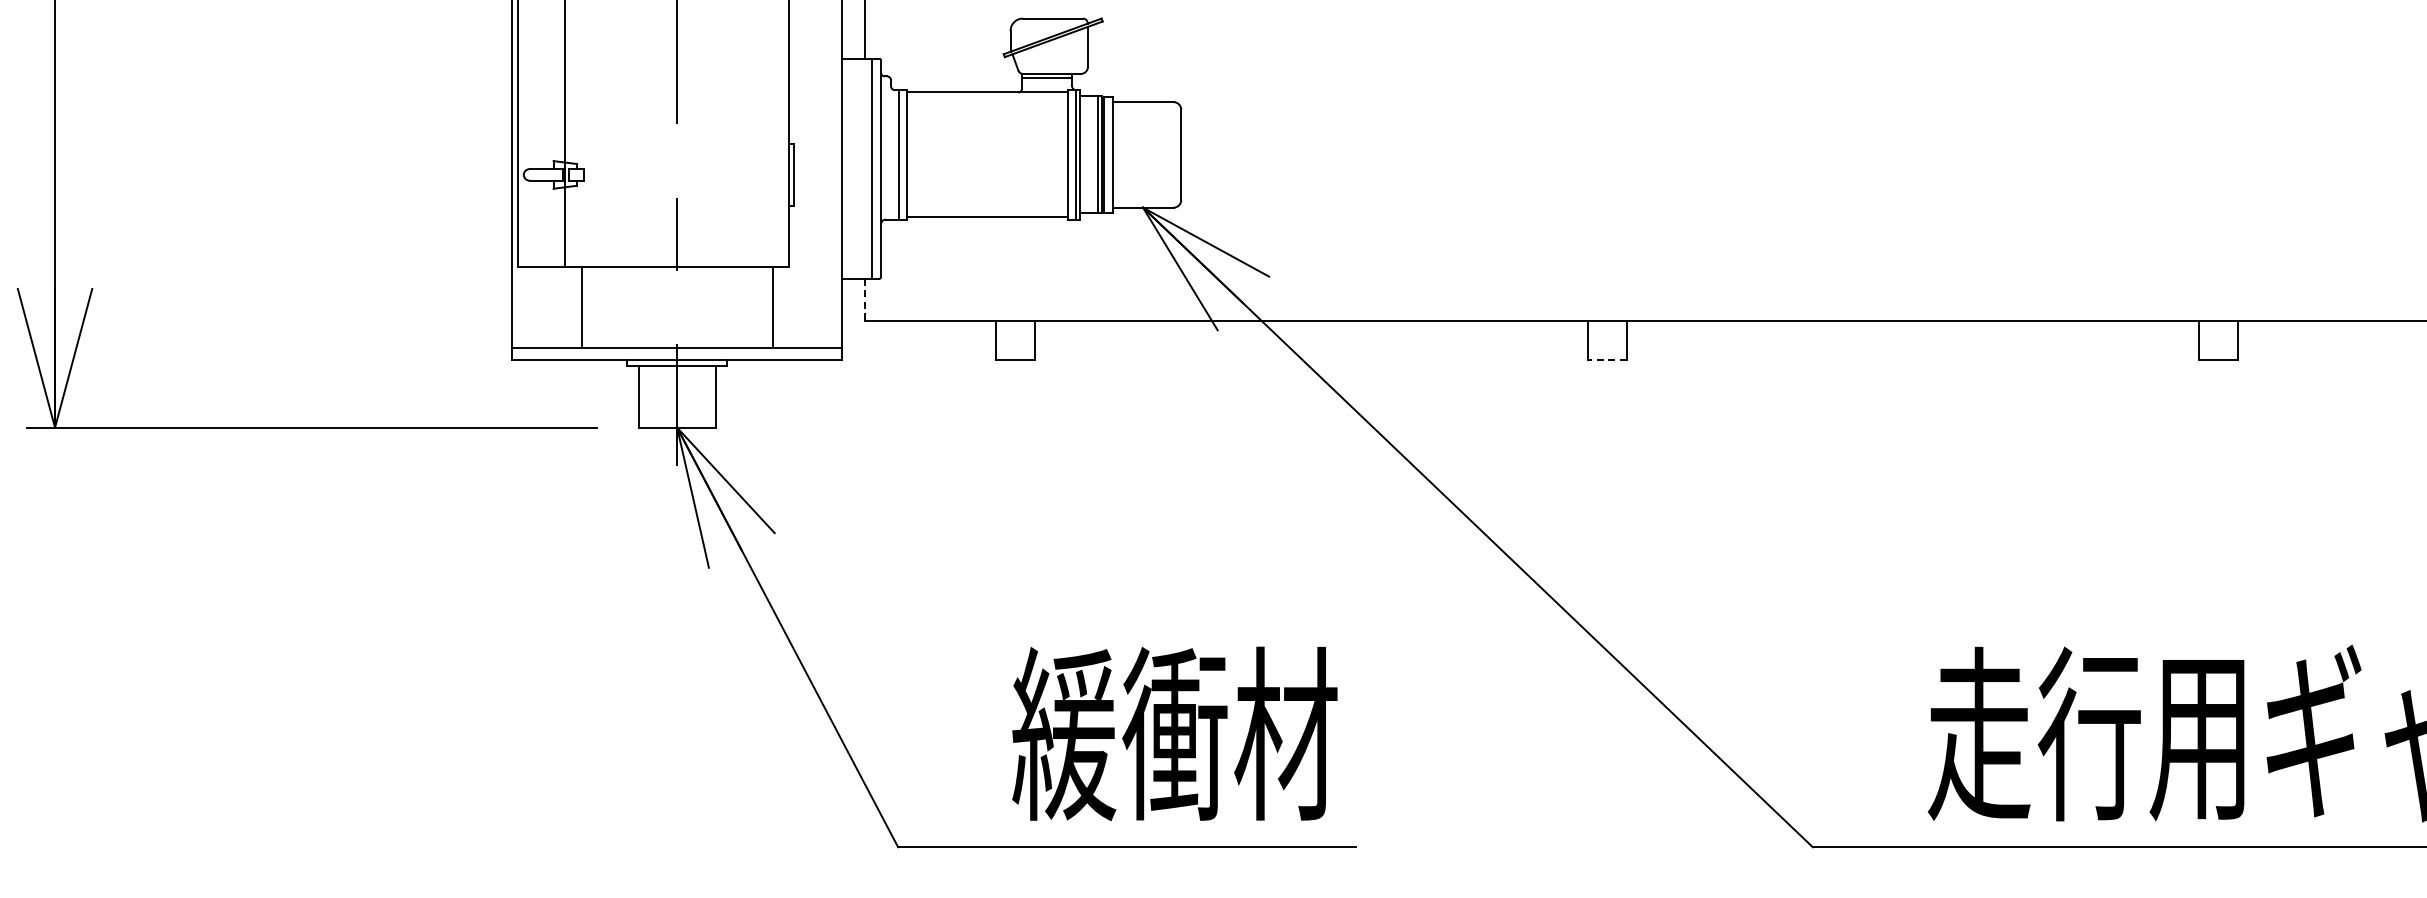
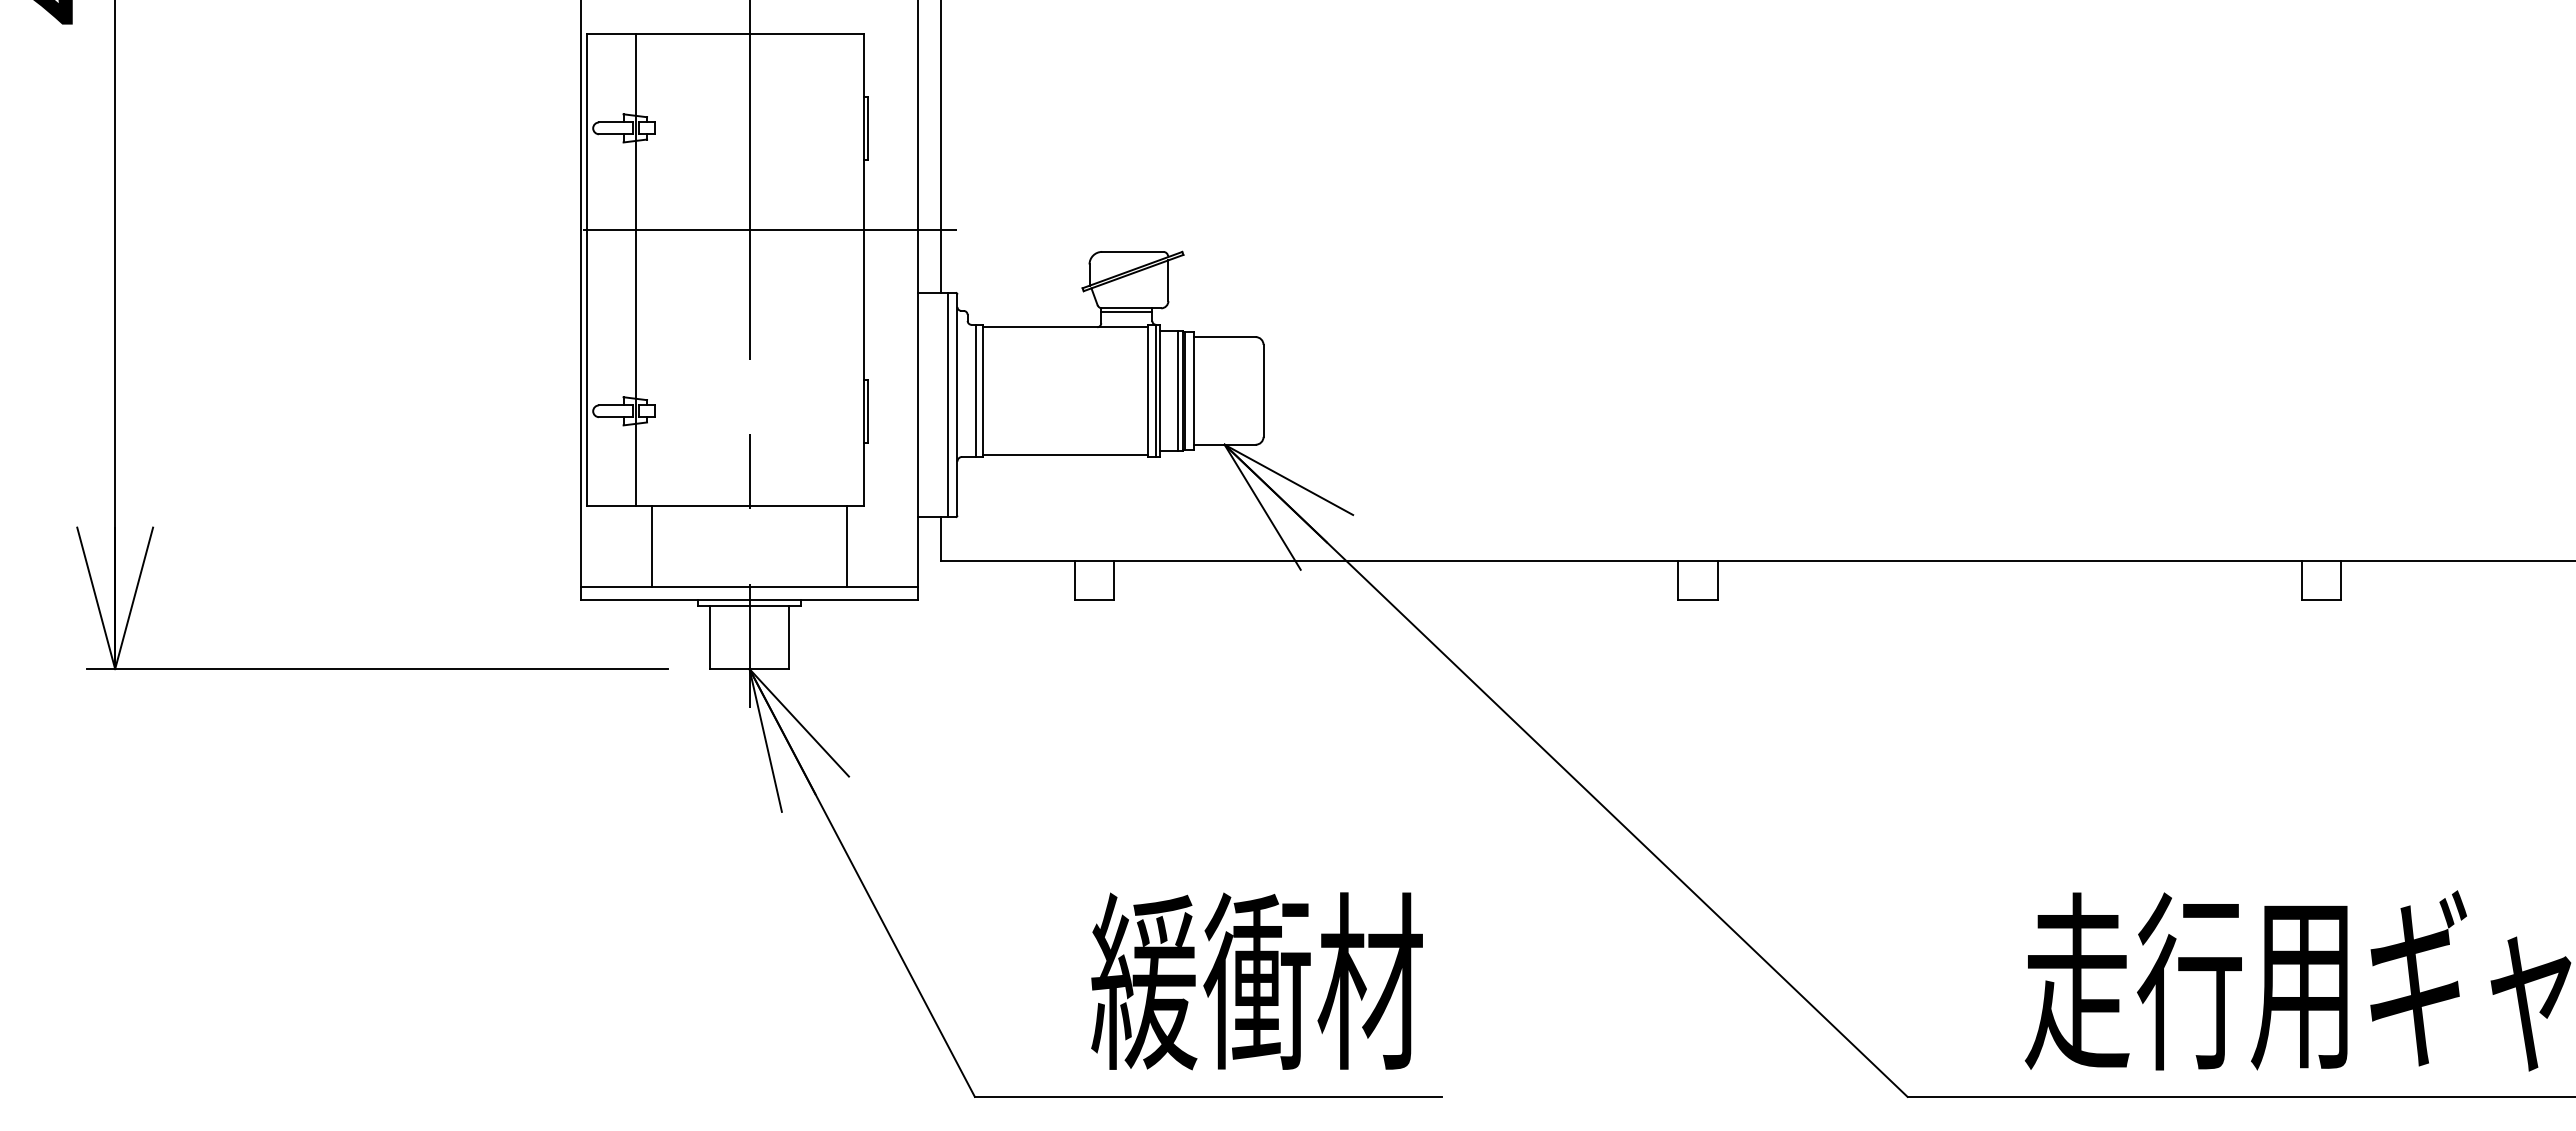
line: (865, 299) -> (941, 538), dashed -> solid
line: (1607, 359) -> (1698, 599), dashed -> solid

